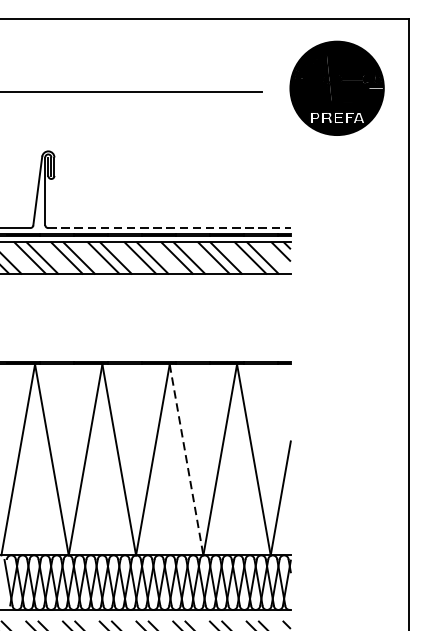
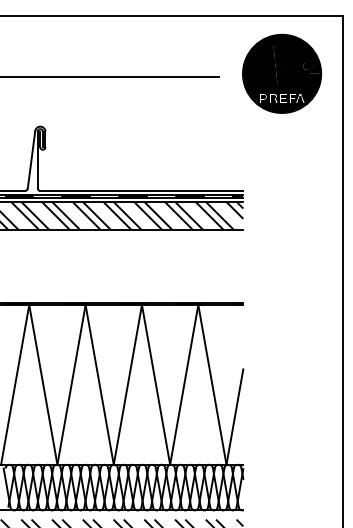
line: (169, 227) -> (141, 190), dashed -> solid
line: (187, 460) -> (156, 385), dashed -> solid

